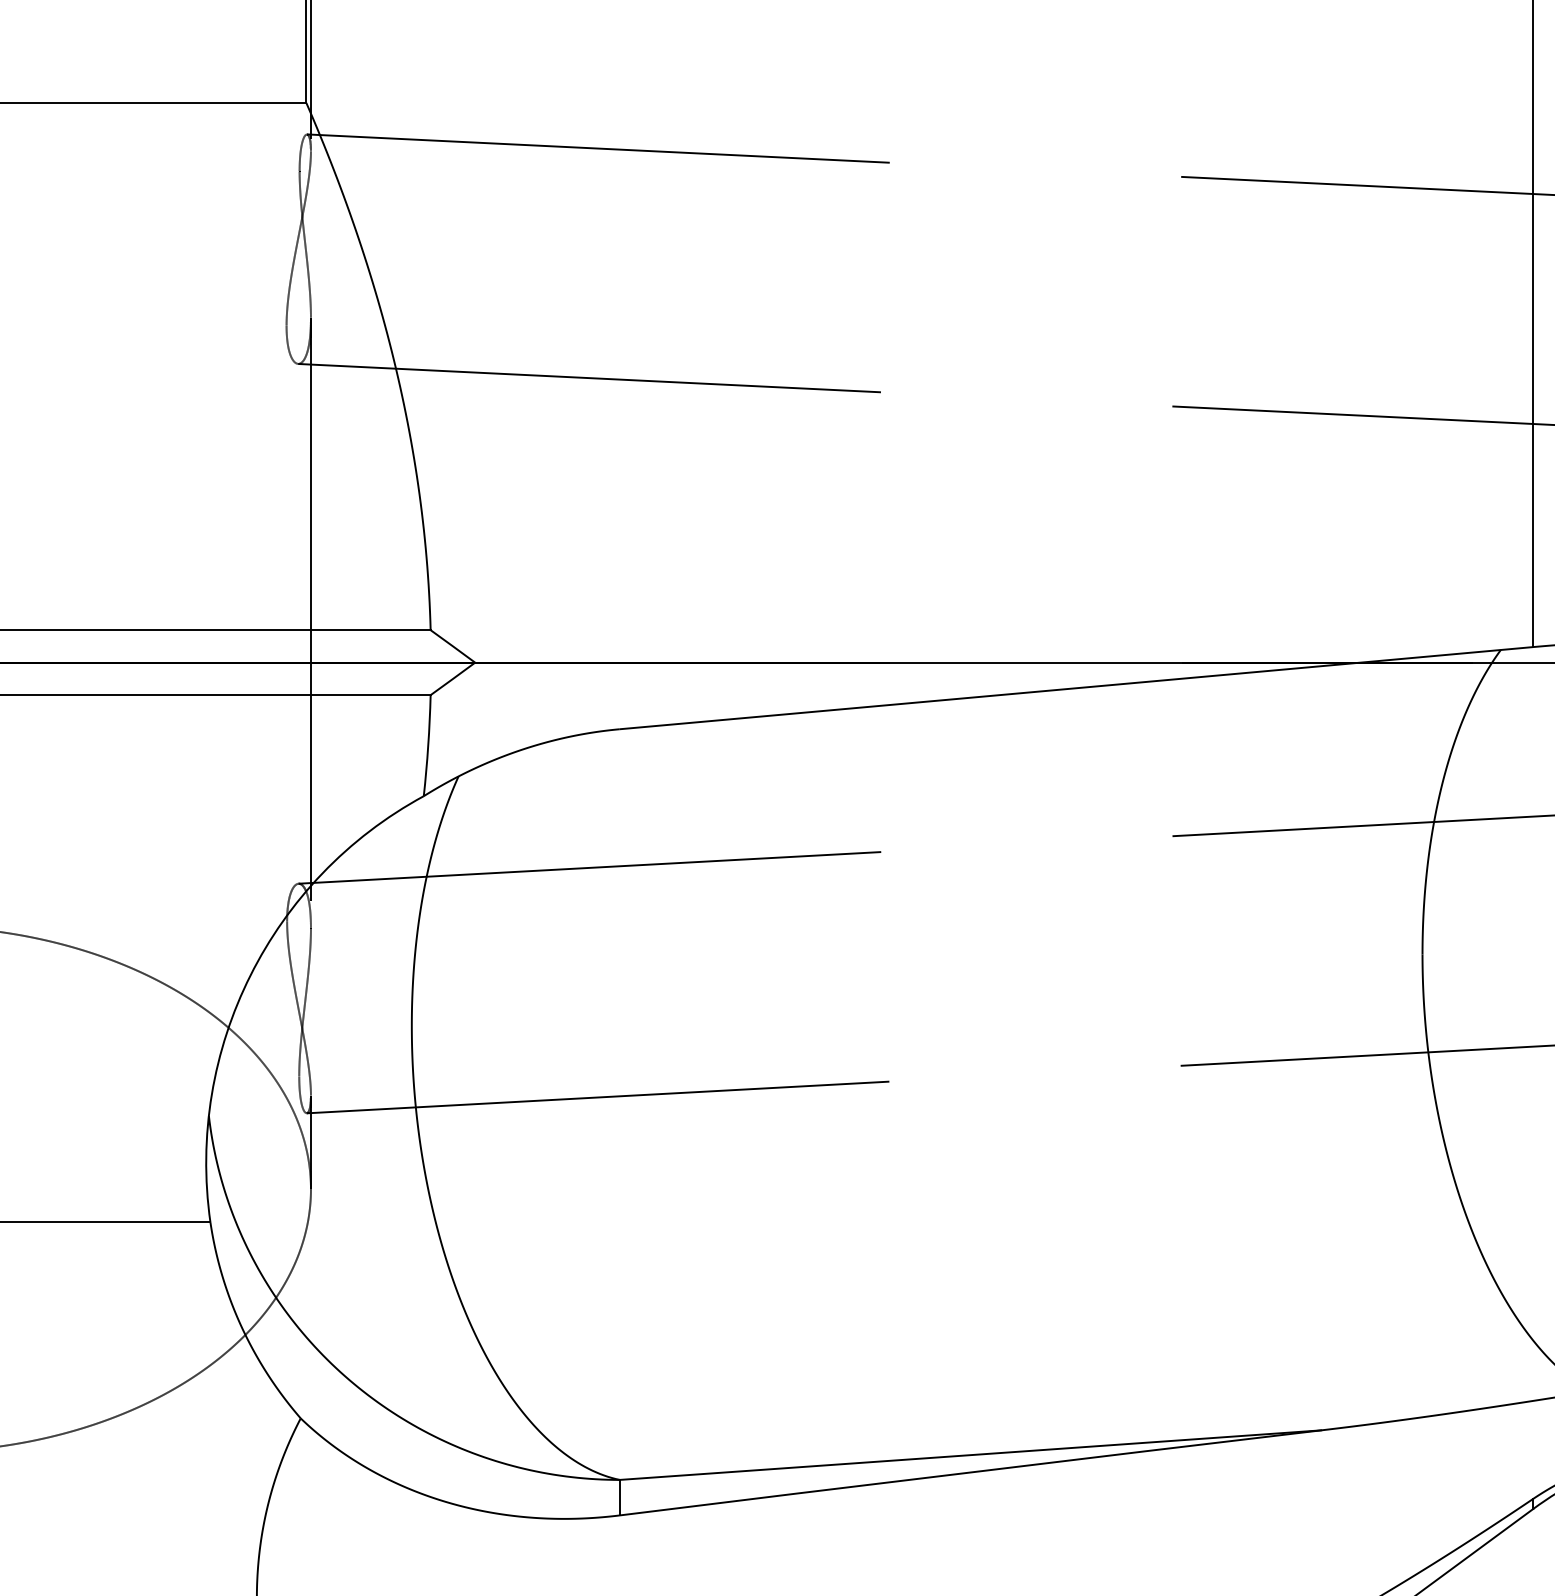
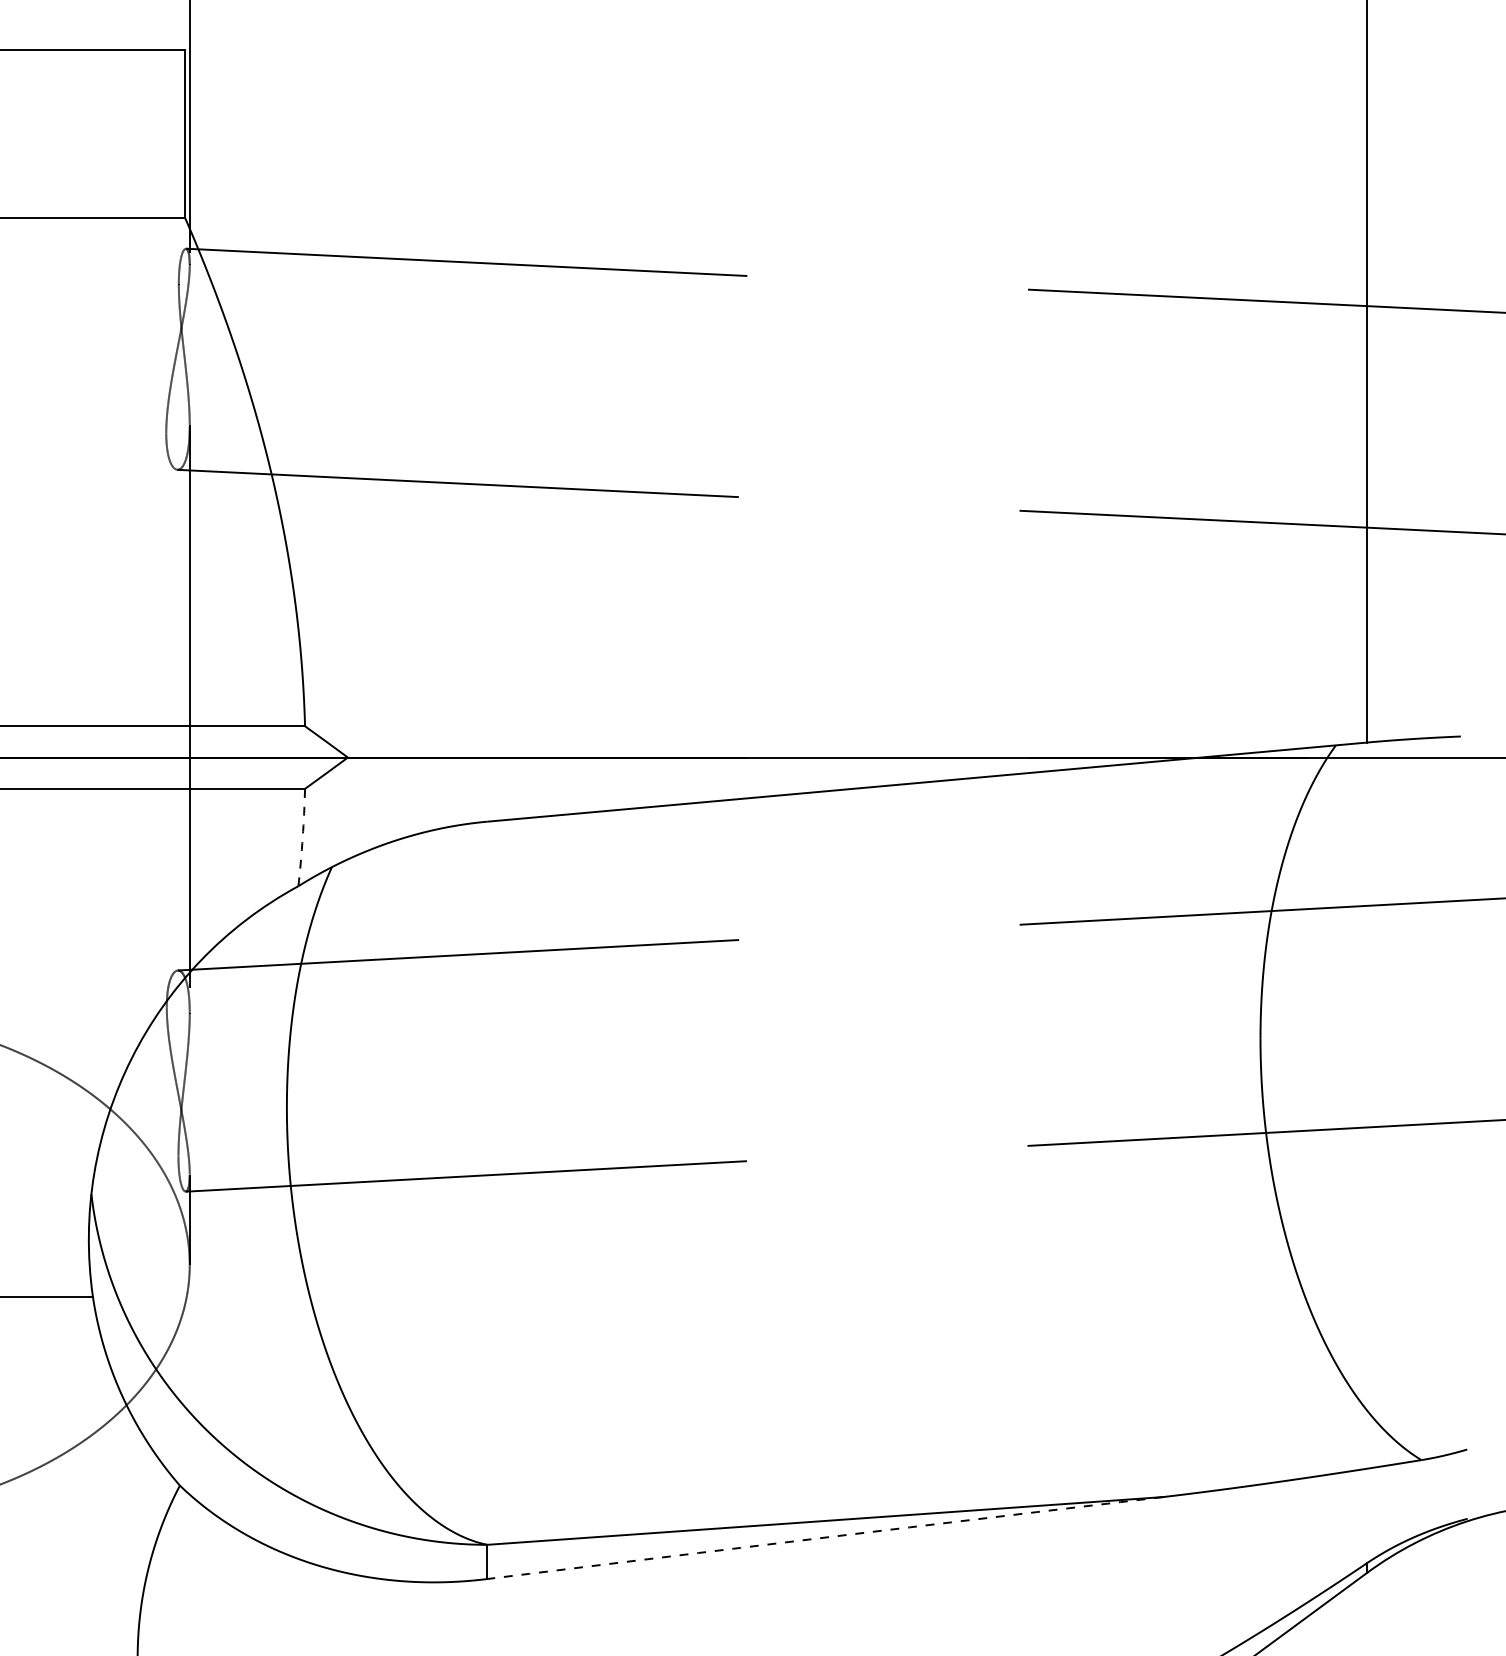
arc: (428, 745) -> (302, 837), solid -> dashed
arc: (970, 1472) -> (825, 1537), solid -> dashed

